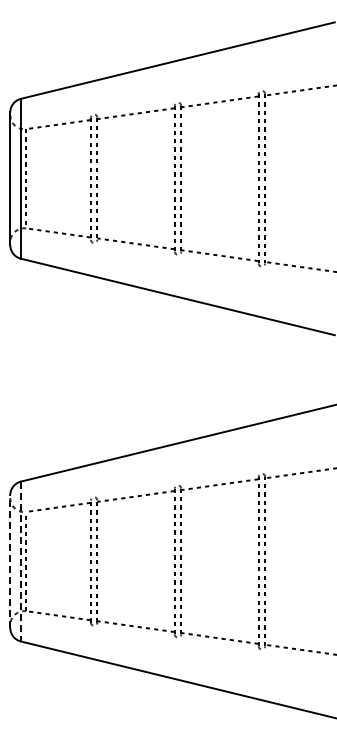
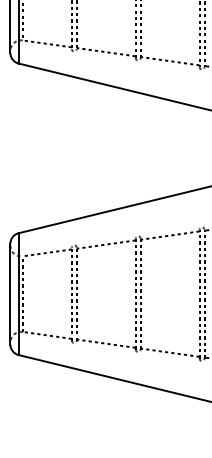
line: (10, 561) -> (10, 294), dashed -> solid
line: (21, 561) -> (18, 294), dashed -> solid

